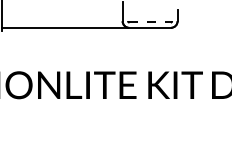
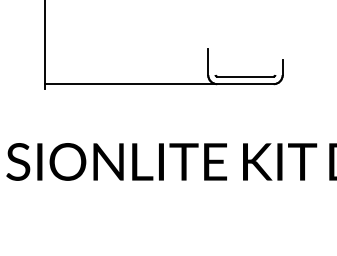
line: (150, 22) -> (245, 76), dashed -> solid

